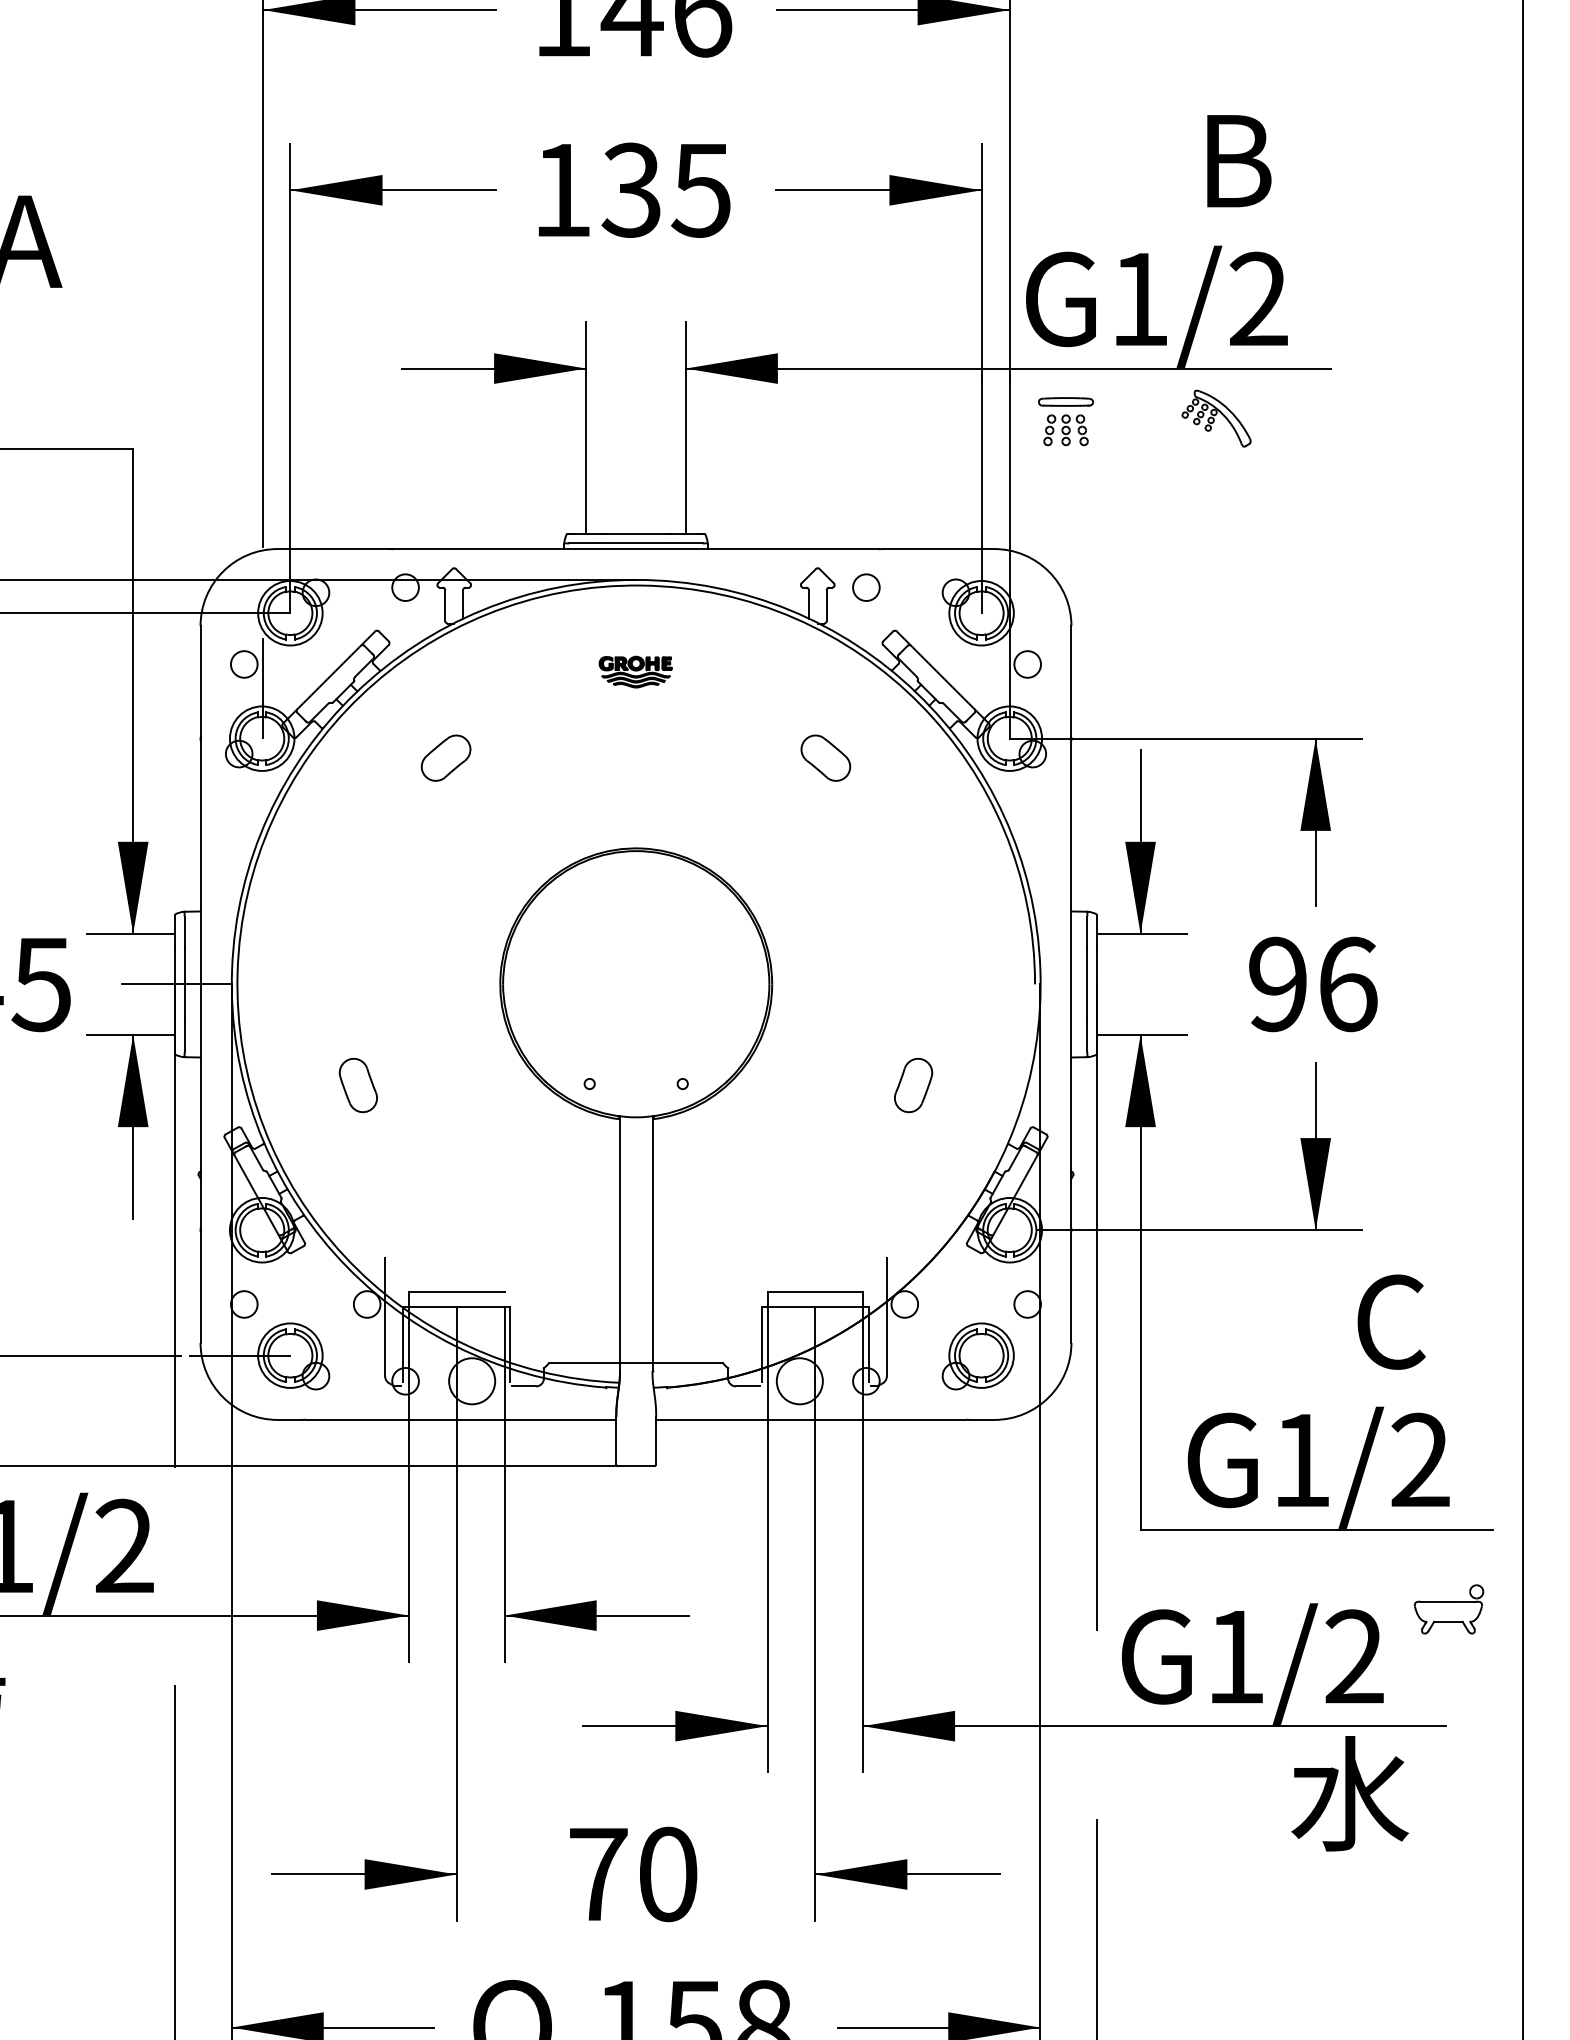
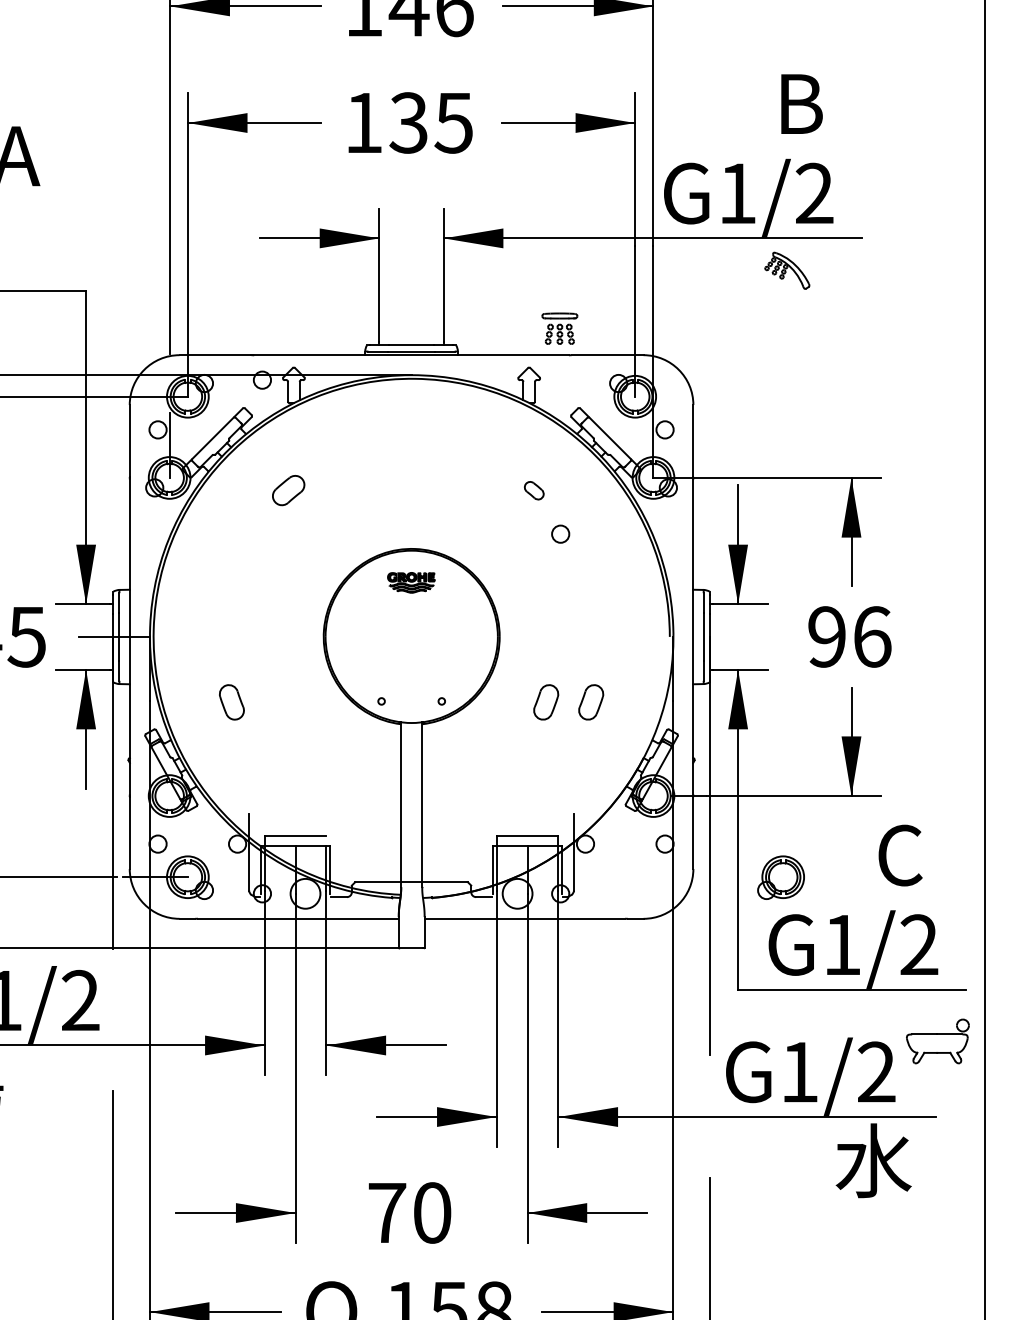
part: (1065, 421) -> (559, 328), moved
circle: (866, 586) -> (560, 533), moved
part: (635, 671) -> (411, 582), moved
part: (824, 758) -> (533, 490), size x0.6
part: (844, 1085) -> (546, 702), added
part: (977, 1356) -> (780, 877), moved
part: (1448, 1609) -> (937, 1041), size x1.4

